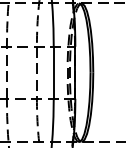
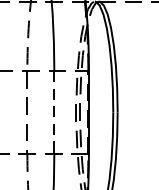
line: (53, 72) -> (53, 112), solid -> dashed

